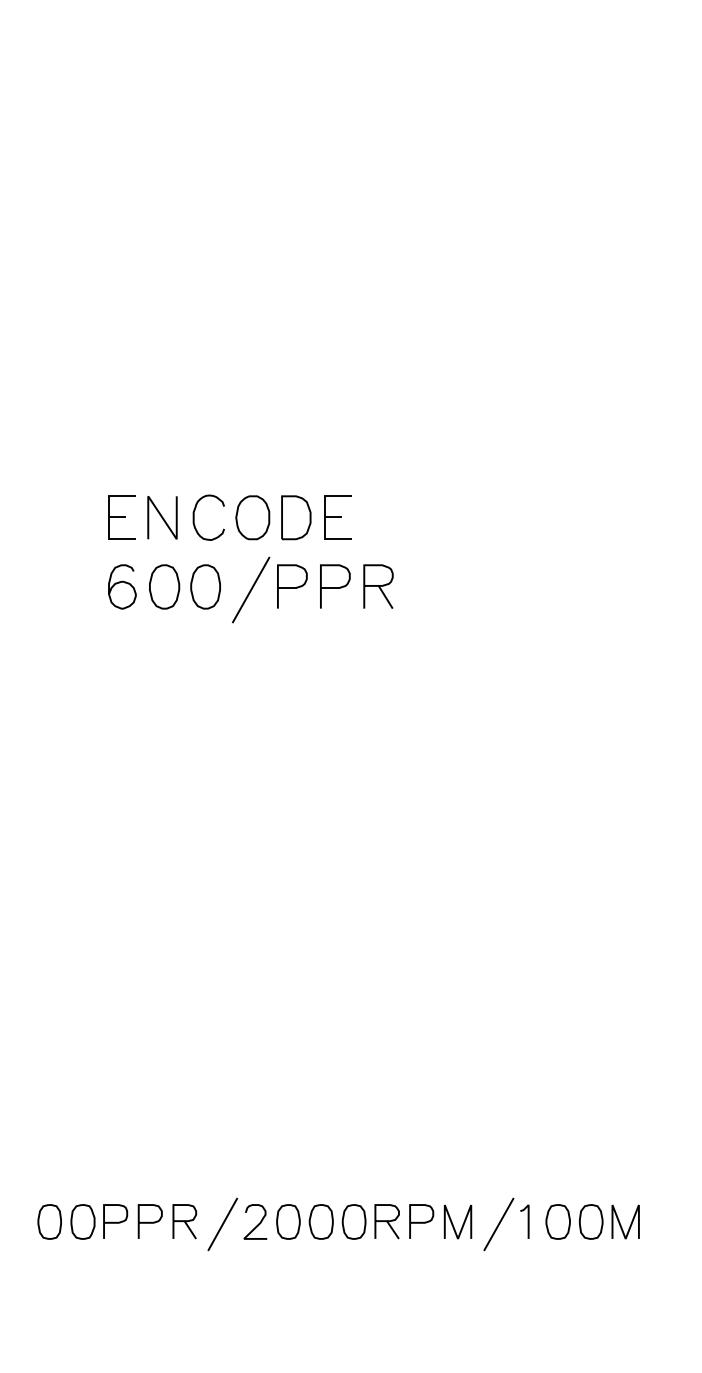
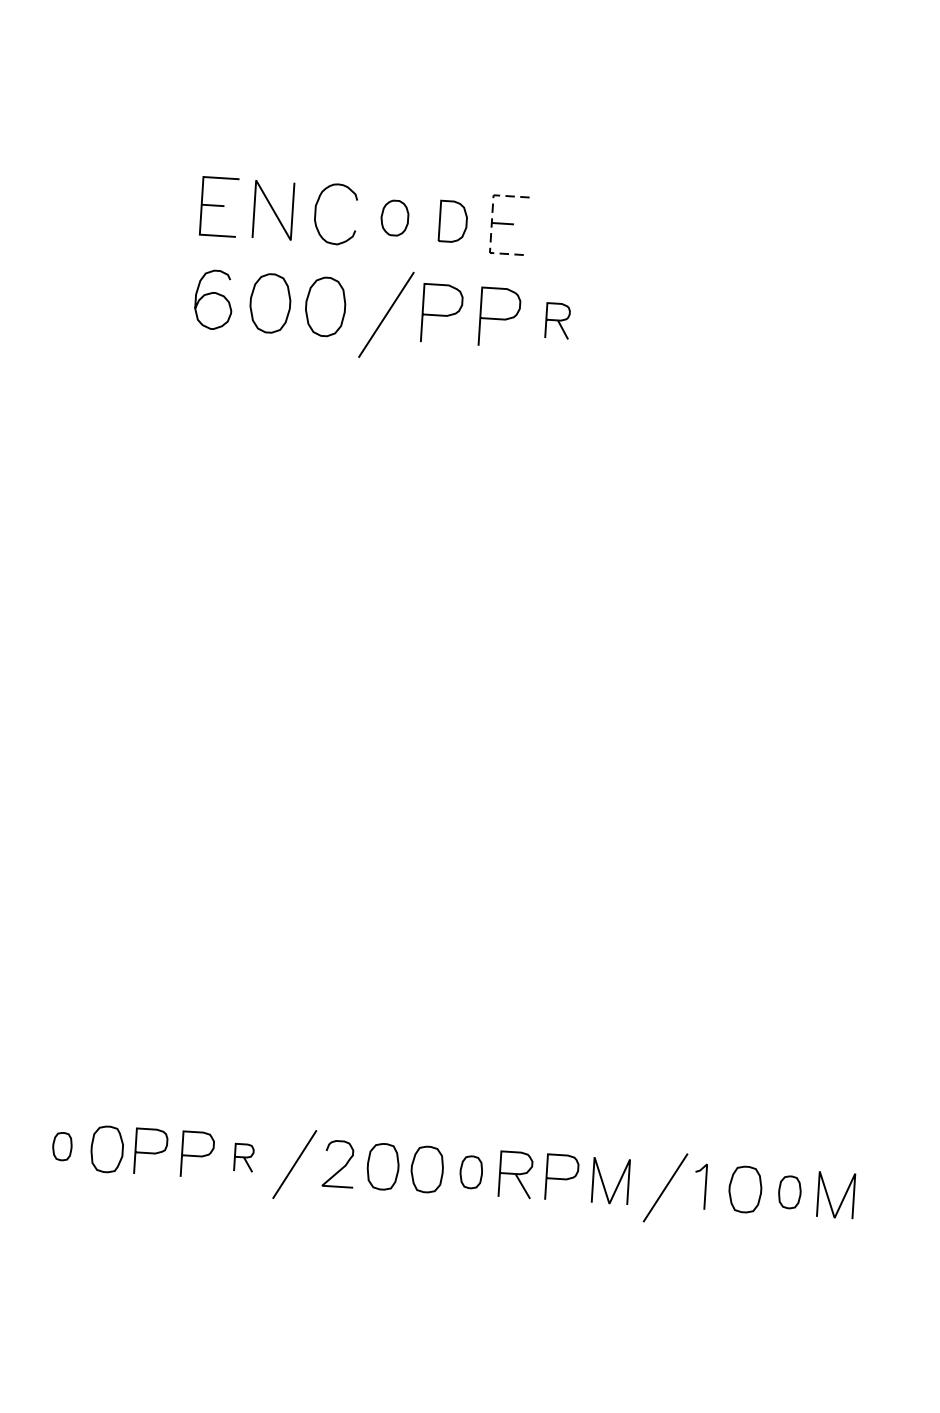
part: (252, 517) -> (394, 217), size x0.6
part: (296, 517) -> (453, 221), size x0.7
line: (325, 518) -> (492, 225), solid -> dashed
part: (378, 586) -> (557, 320), size x0.6
part: (49, 1221) -> (62, 1145), size x0.6
part: (184, 1221) -> (243, 1157), size x0.6
part: (353, 1221) -> (470, 1171), size x0.7
part: (591, 1221) -> (790, 1191), size x0.7

